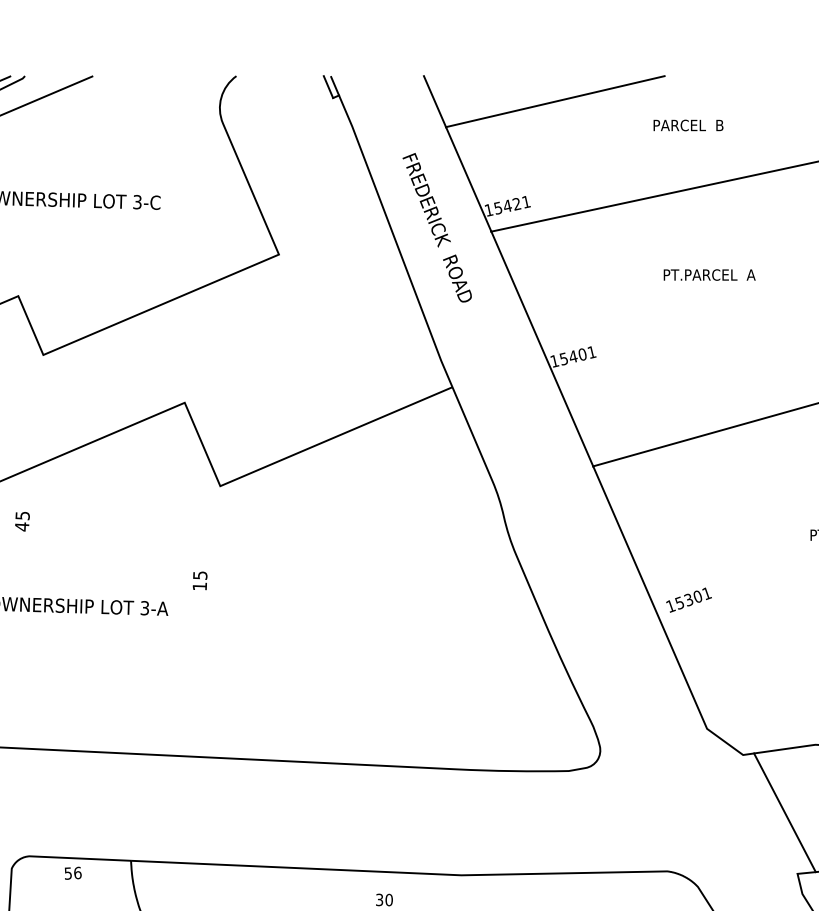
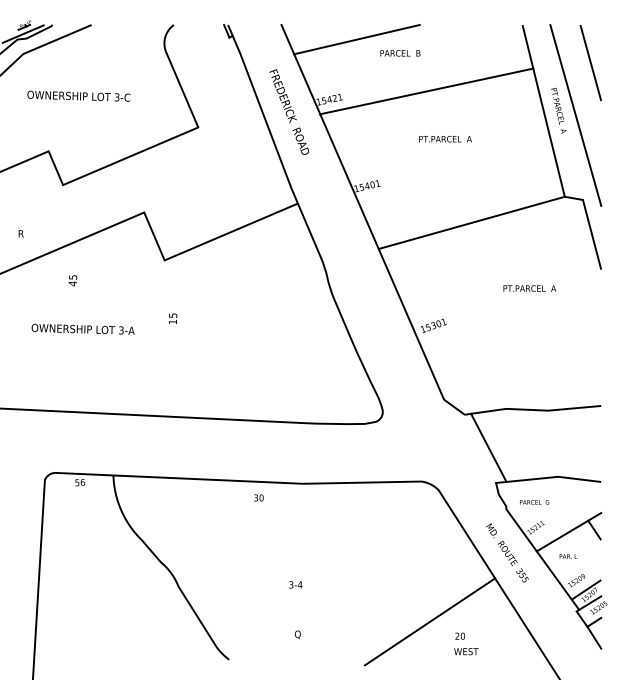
text: (688, 125) -> (400, 53), moved
text: (23, 521) -> (73, 280), moved
text: (200, 580) -> (173, 318), moved

